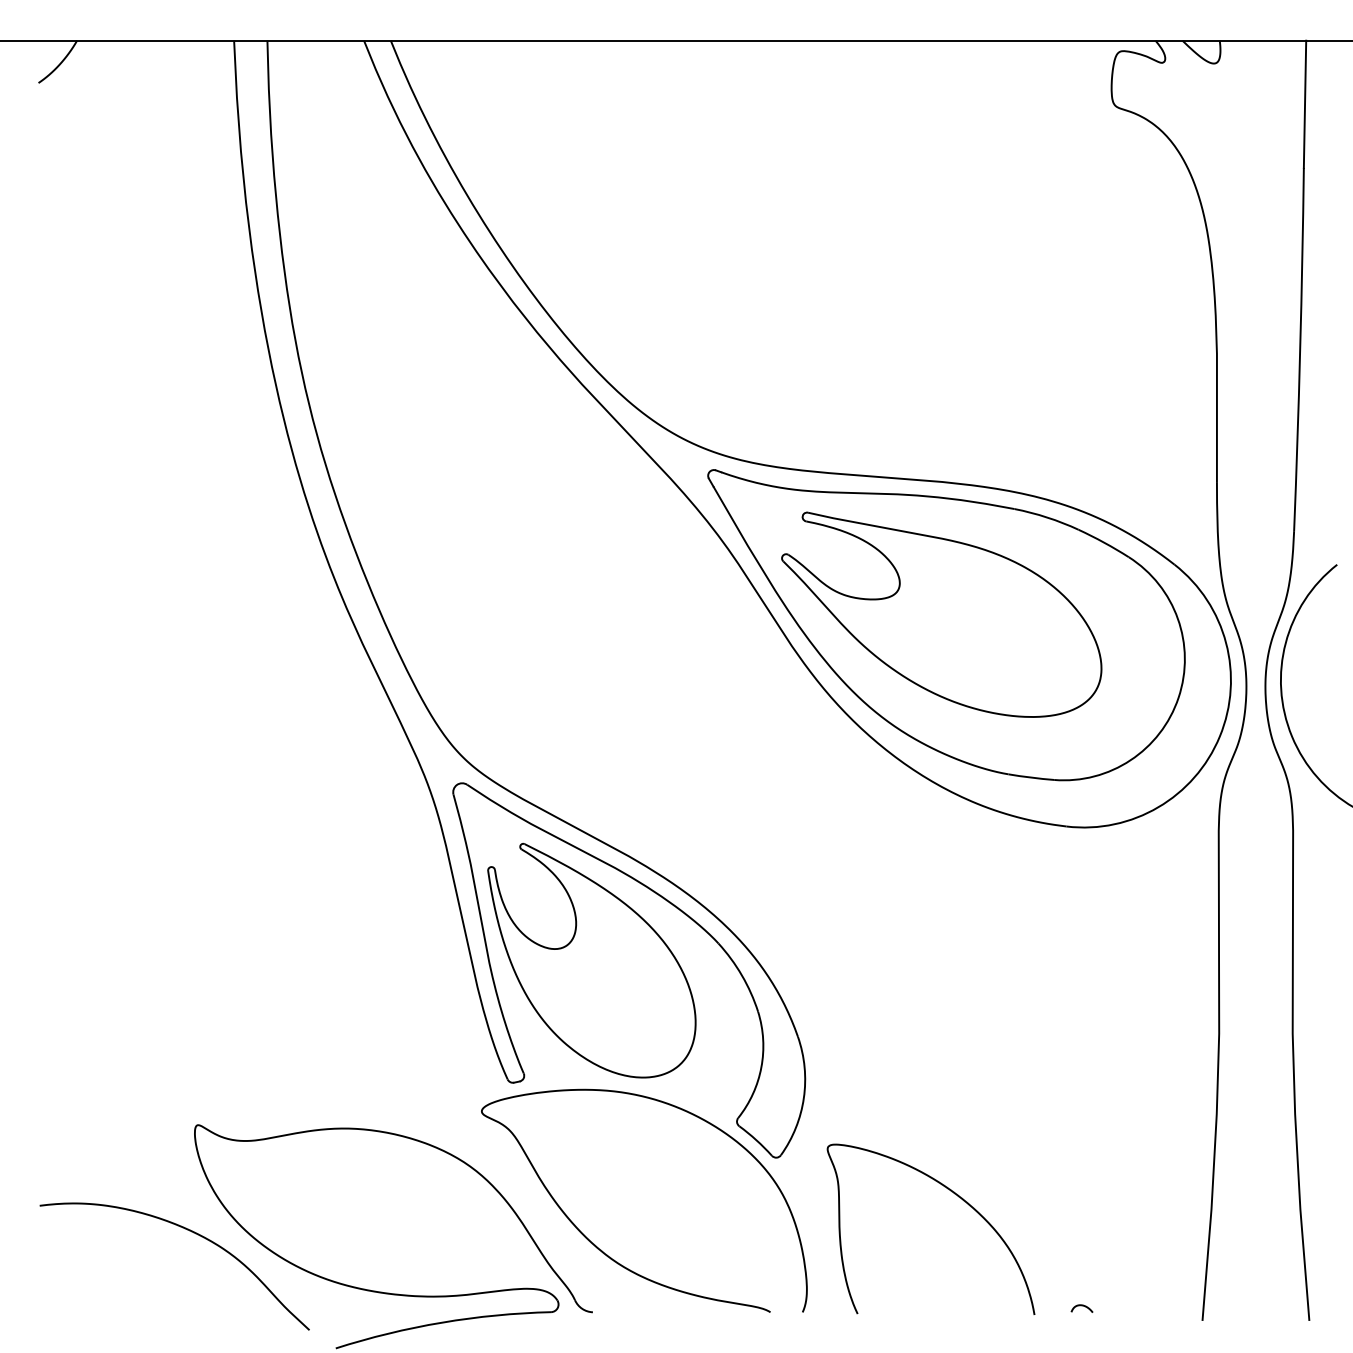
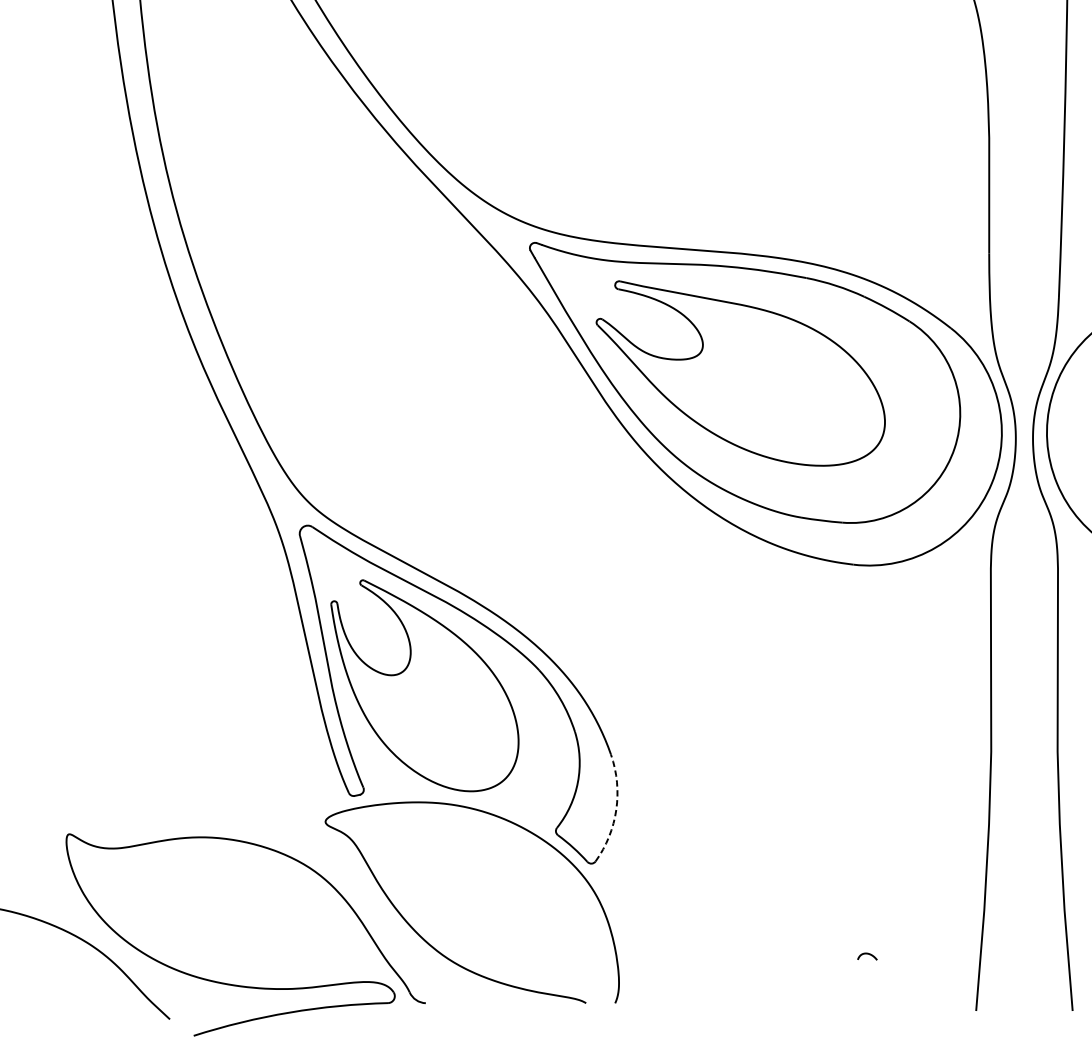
arc: (803, 1098) -> (615, 810), solid -> dashed
curve: (954, 1194) -> (752, 896), removed
curve: (1081, 1306) -> (866, 954), moved

